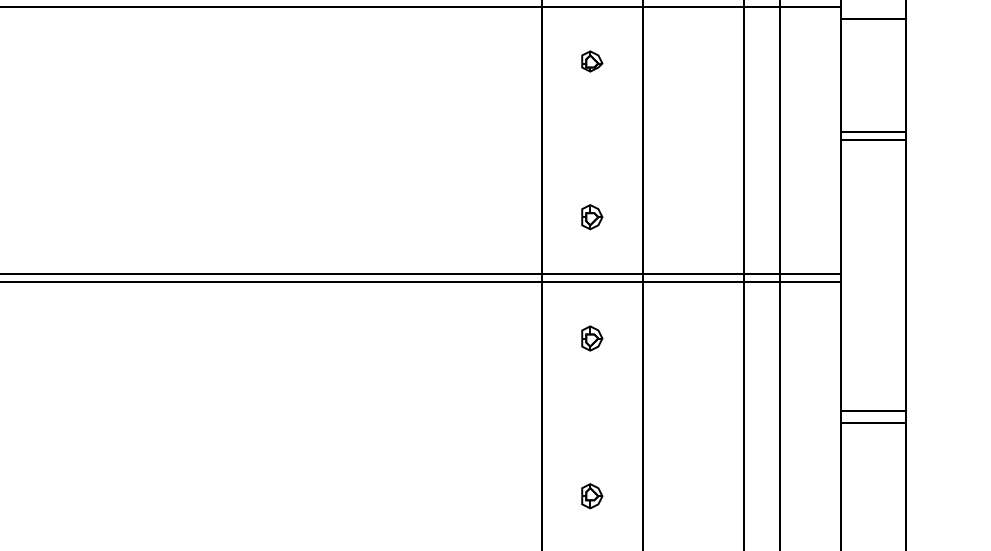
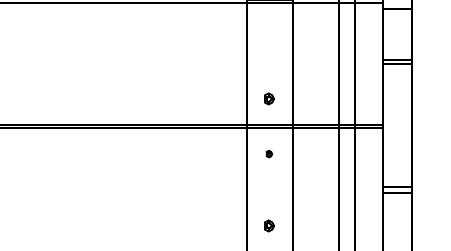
part: (592, 60) -> (269, 27), removed
part: (592, 337) -> (269, 153), size x0.6

